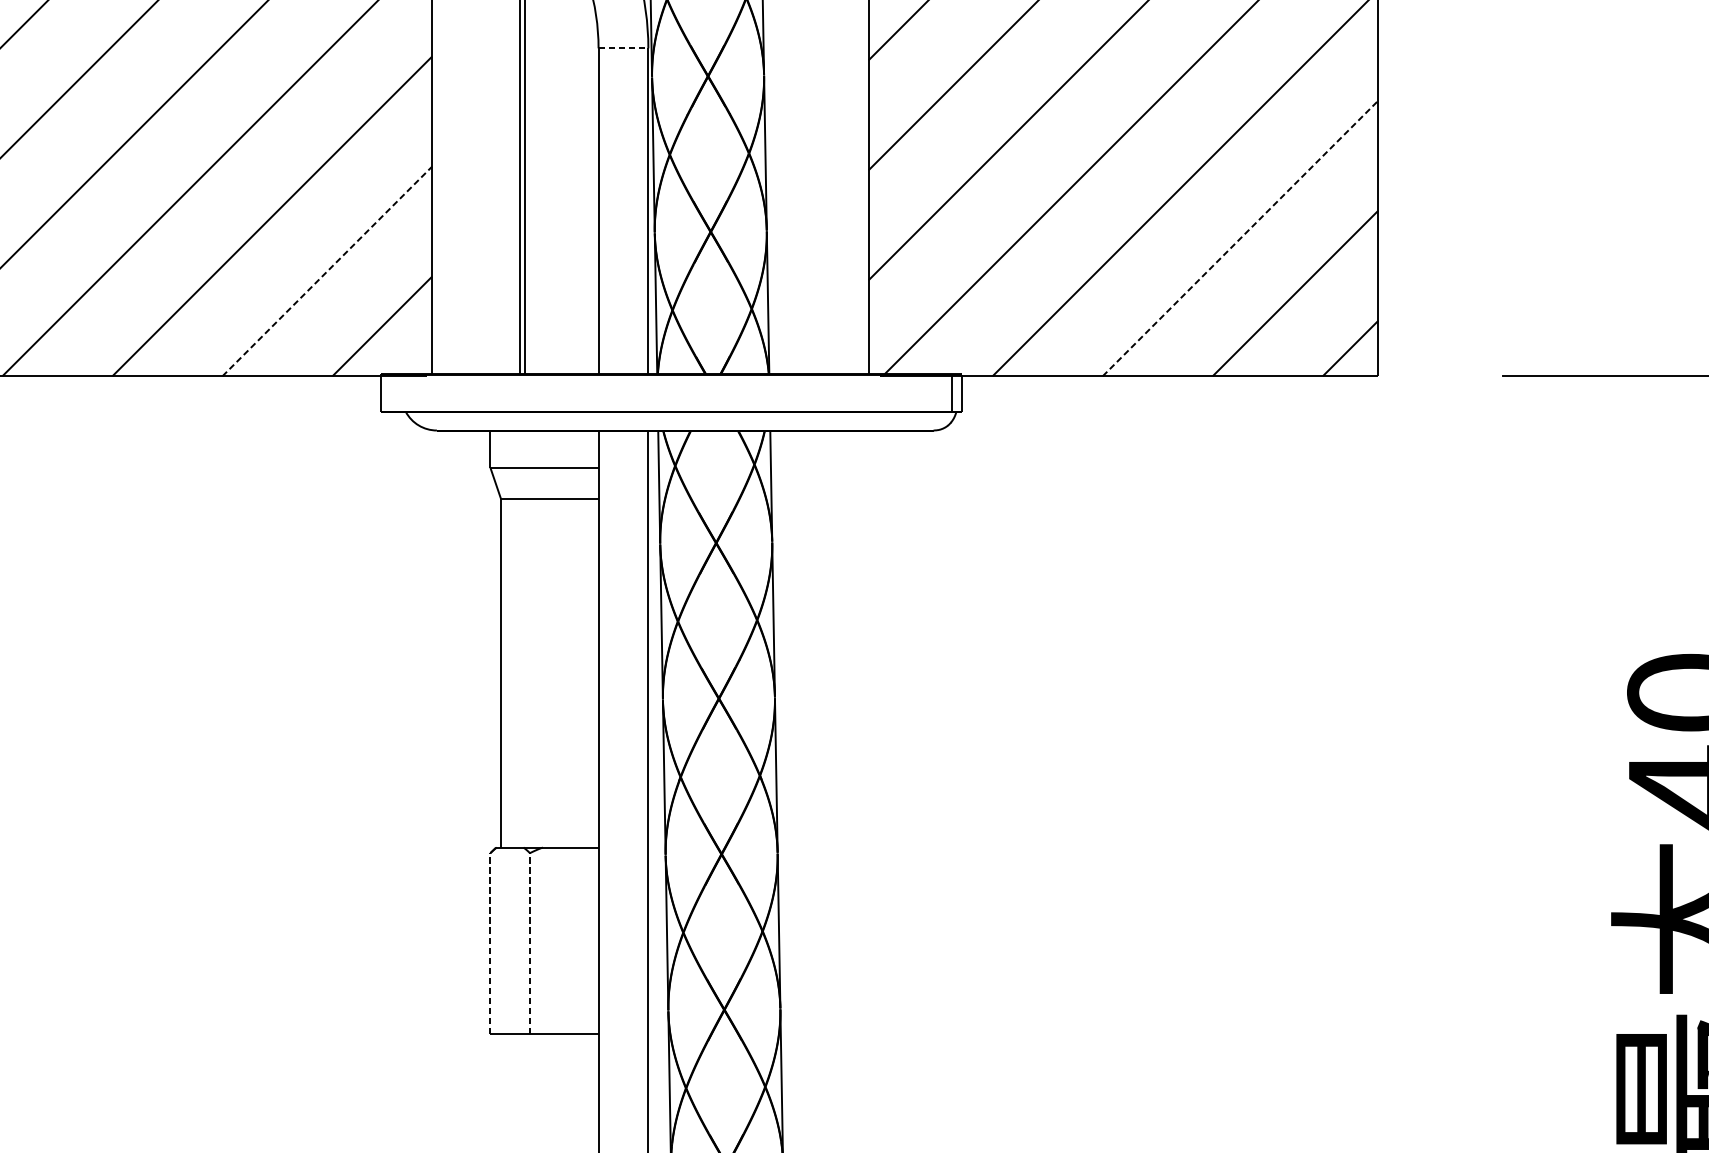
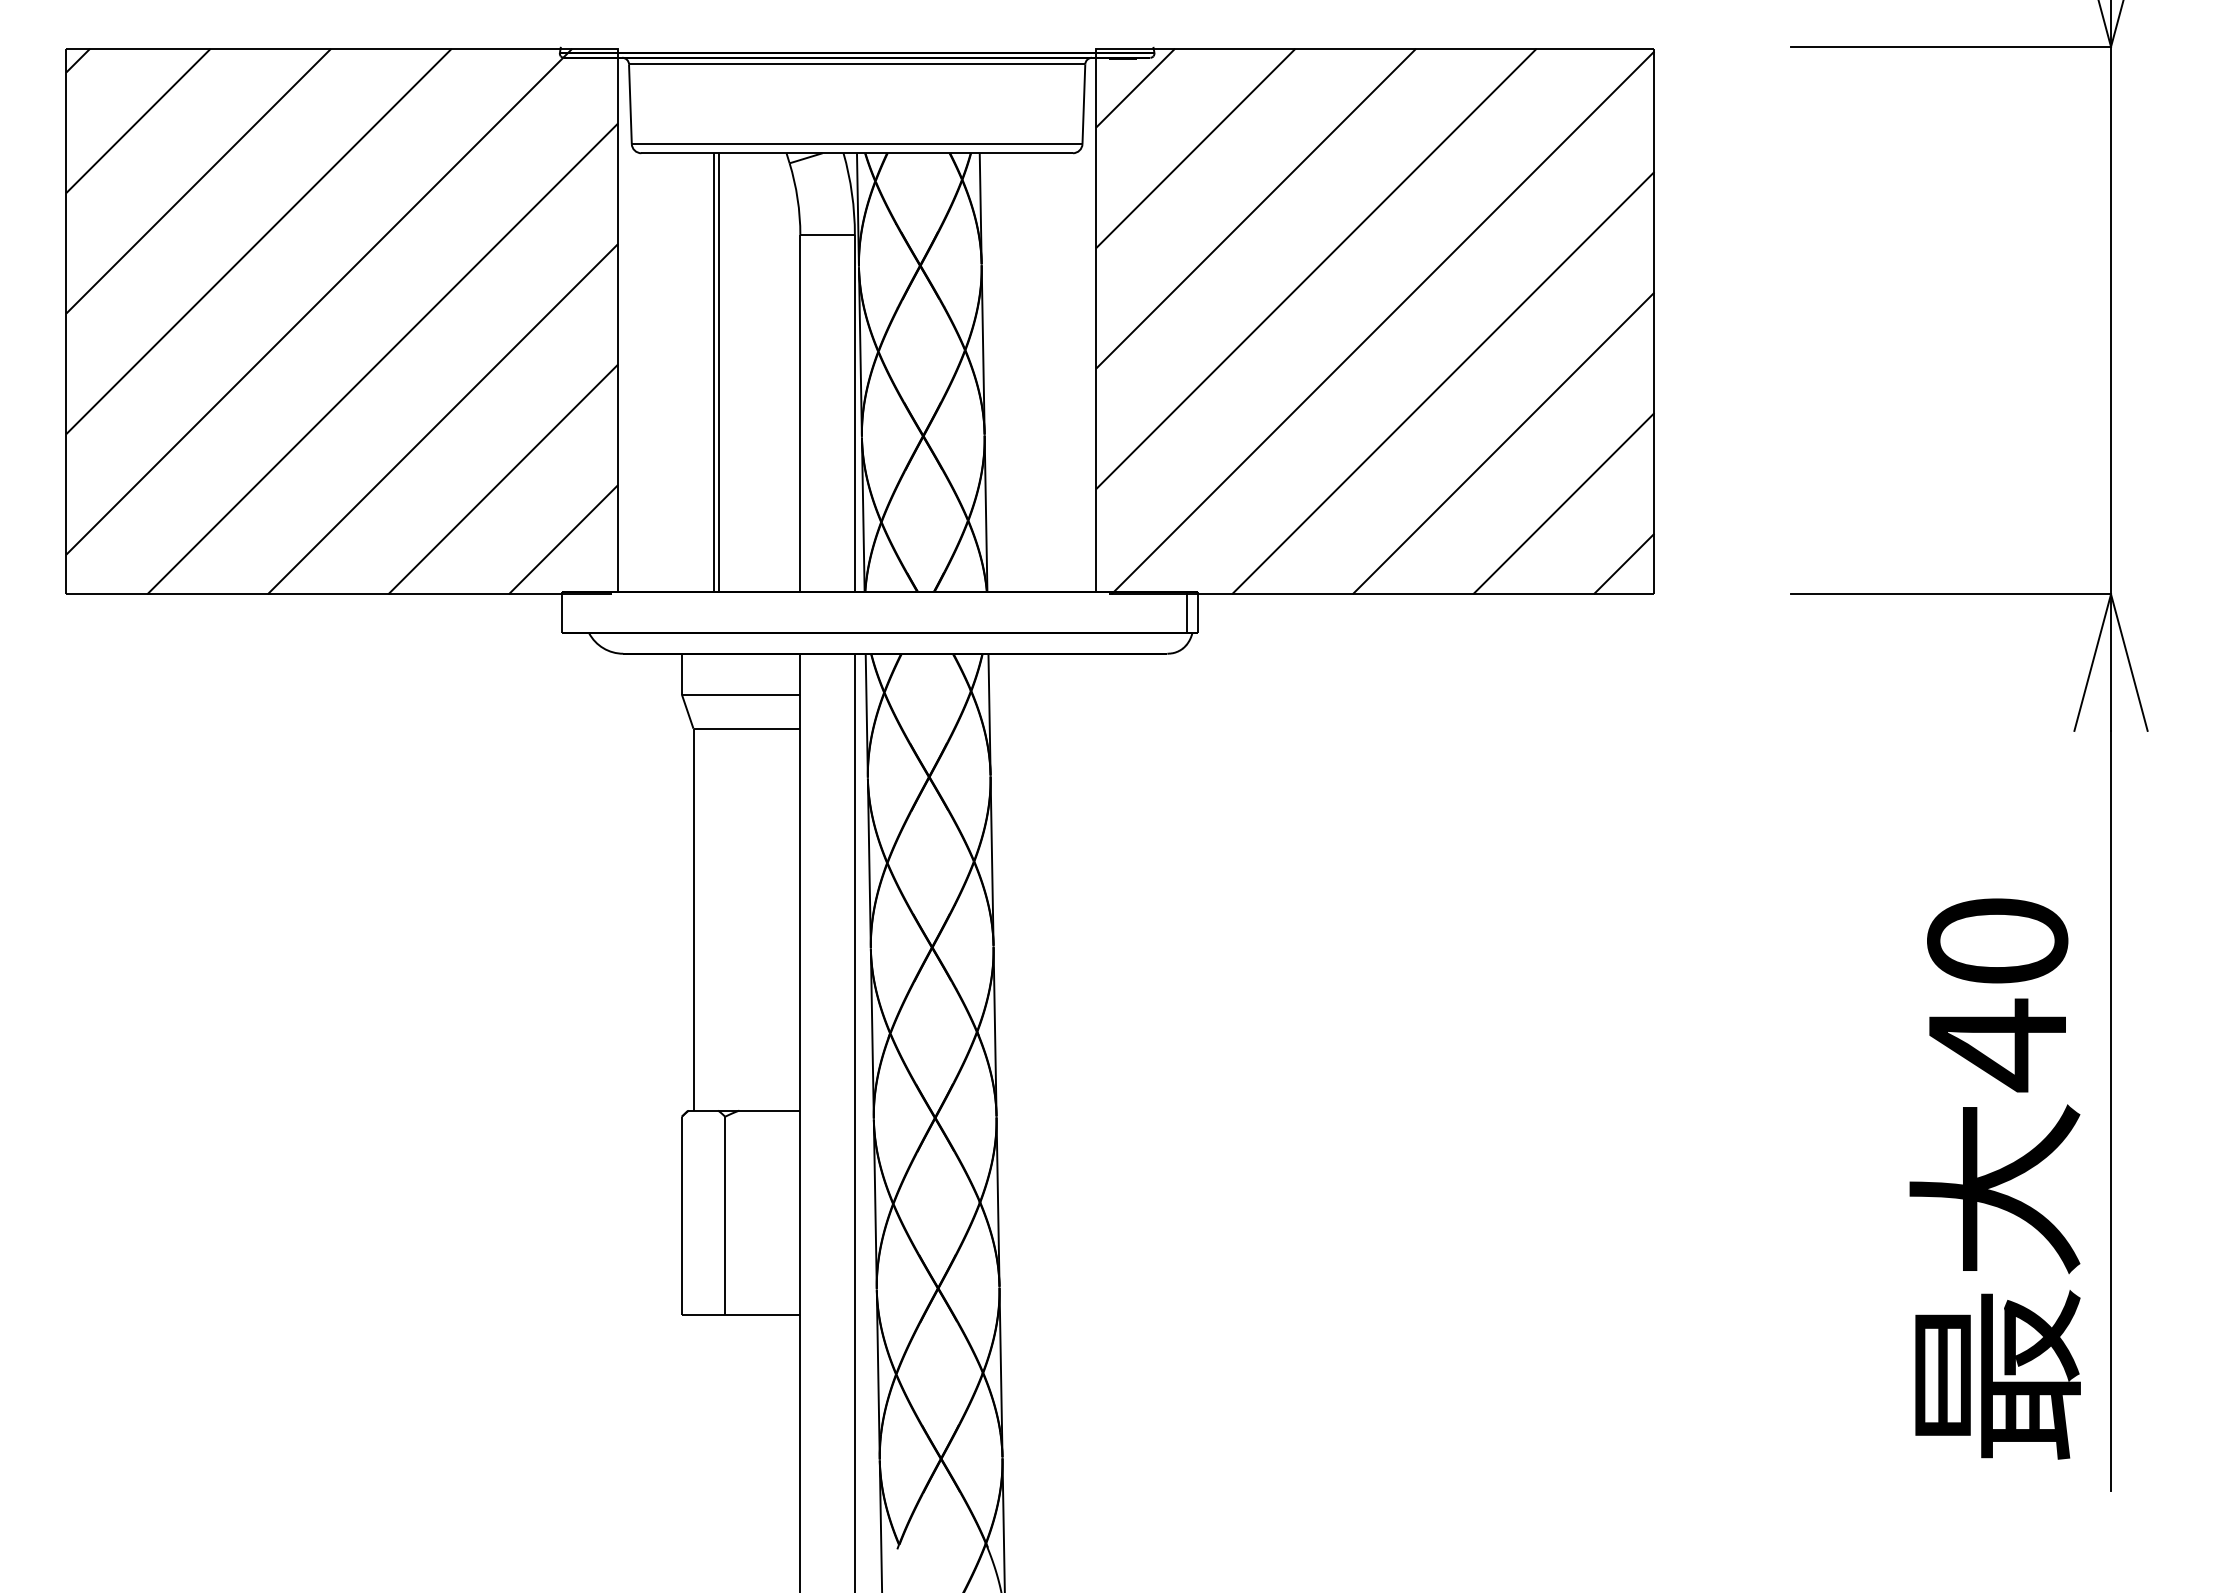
line: (624, 48) -> (828, 235), dashed -> solid
line: (1240, 238) -> (1503, 443), dashed -> solid
line: (327, 271) -> (503, 479), dashed -> solid
line: (490, 943) -> (681, 1215), dashed -> solid
line: (530, 943) -> (725, 1215), dashed -> solid

